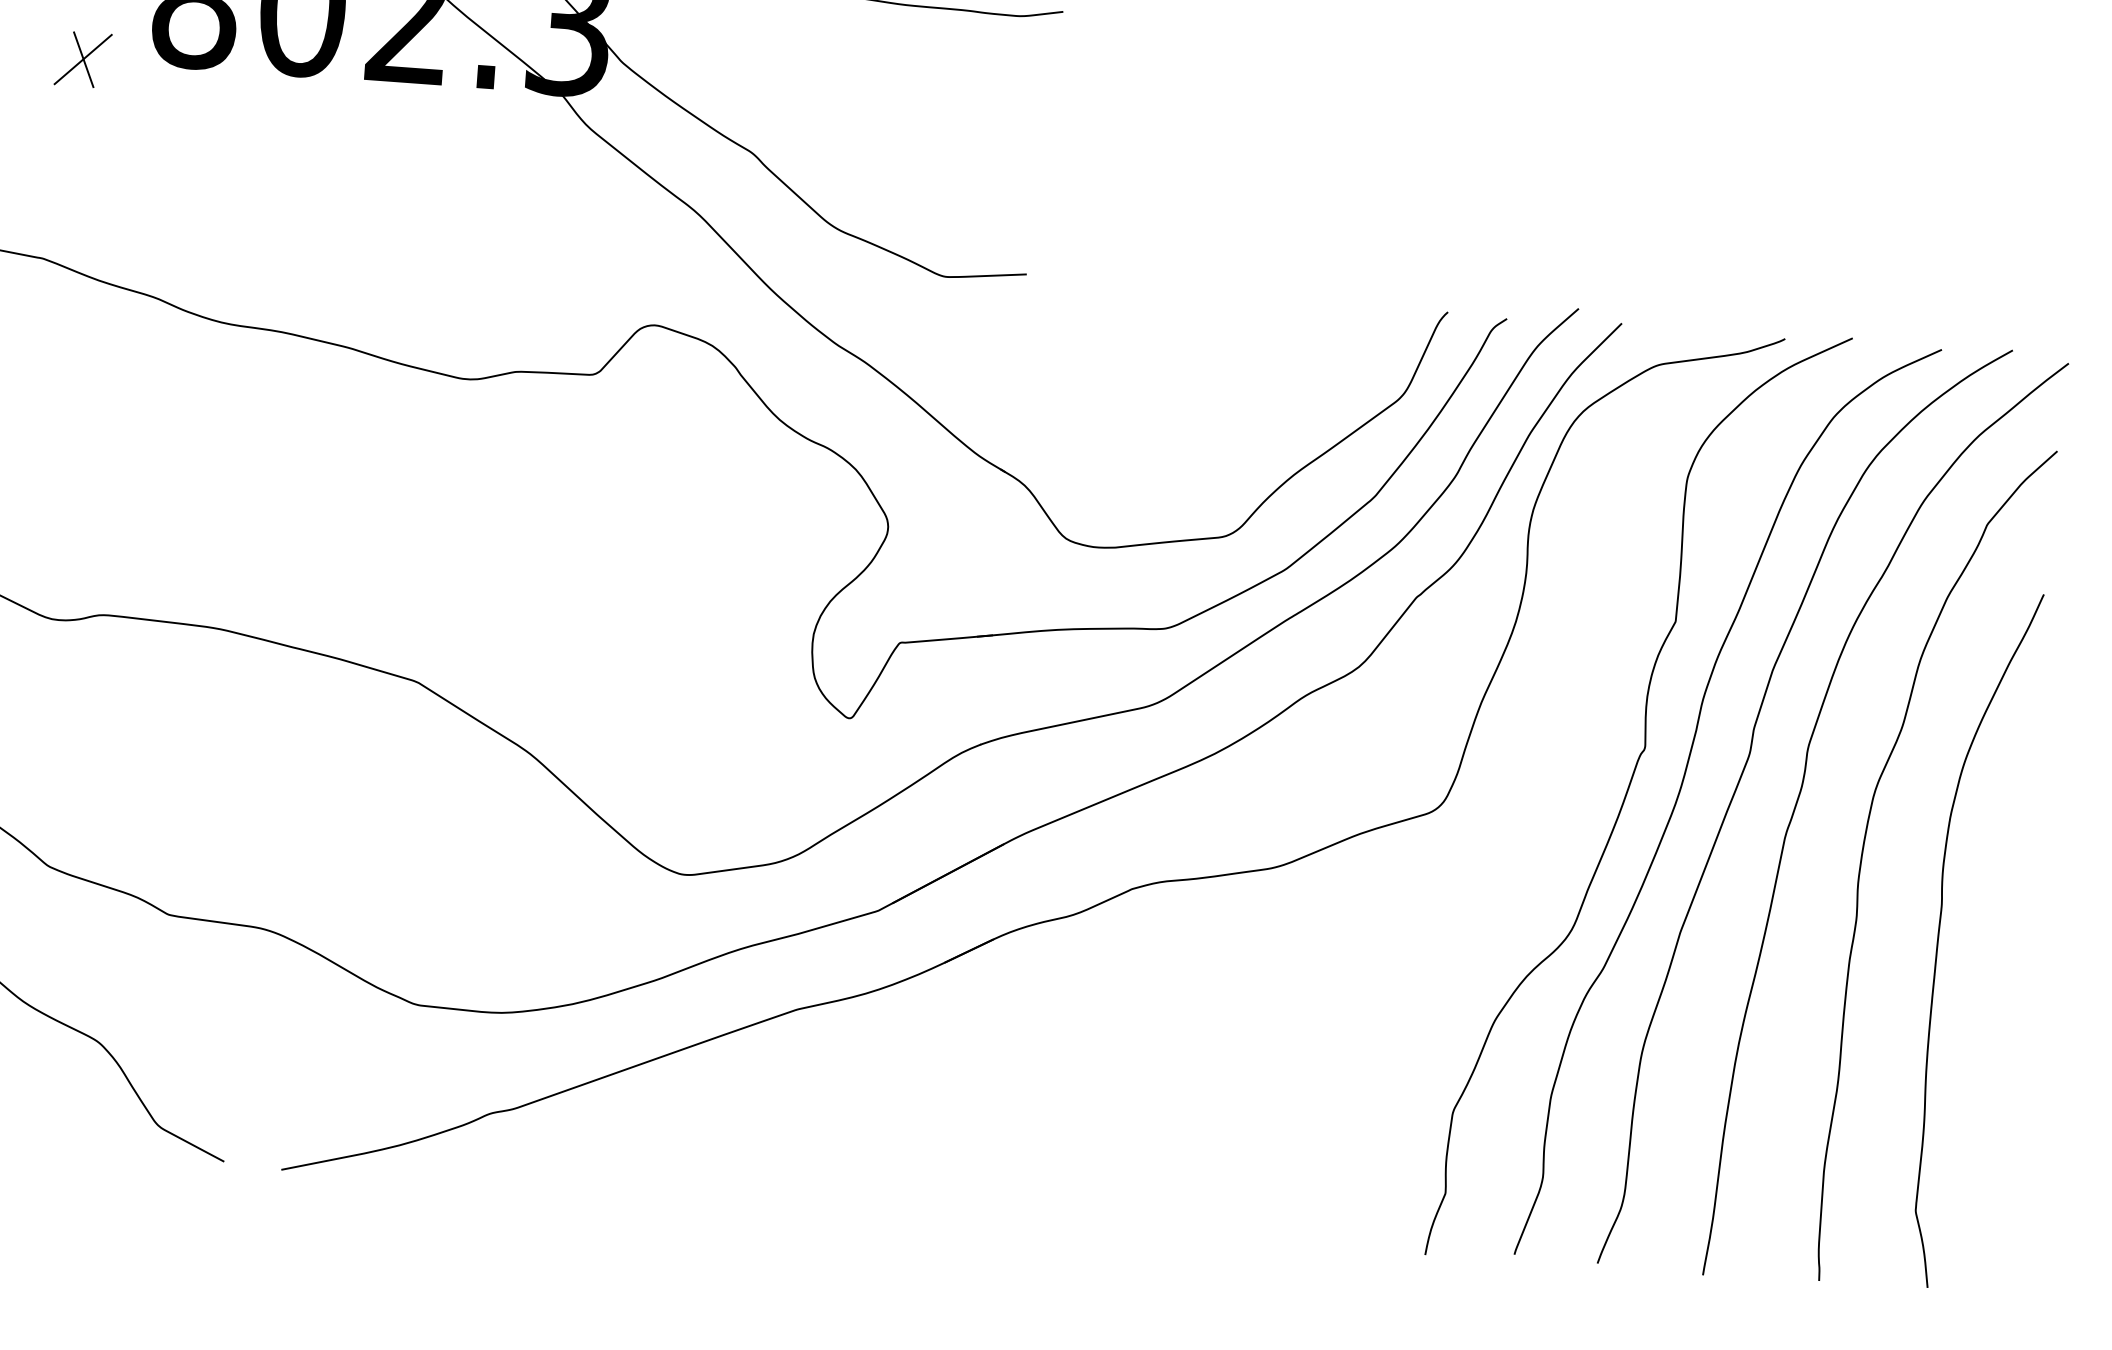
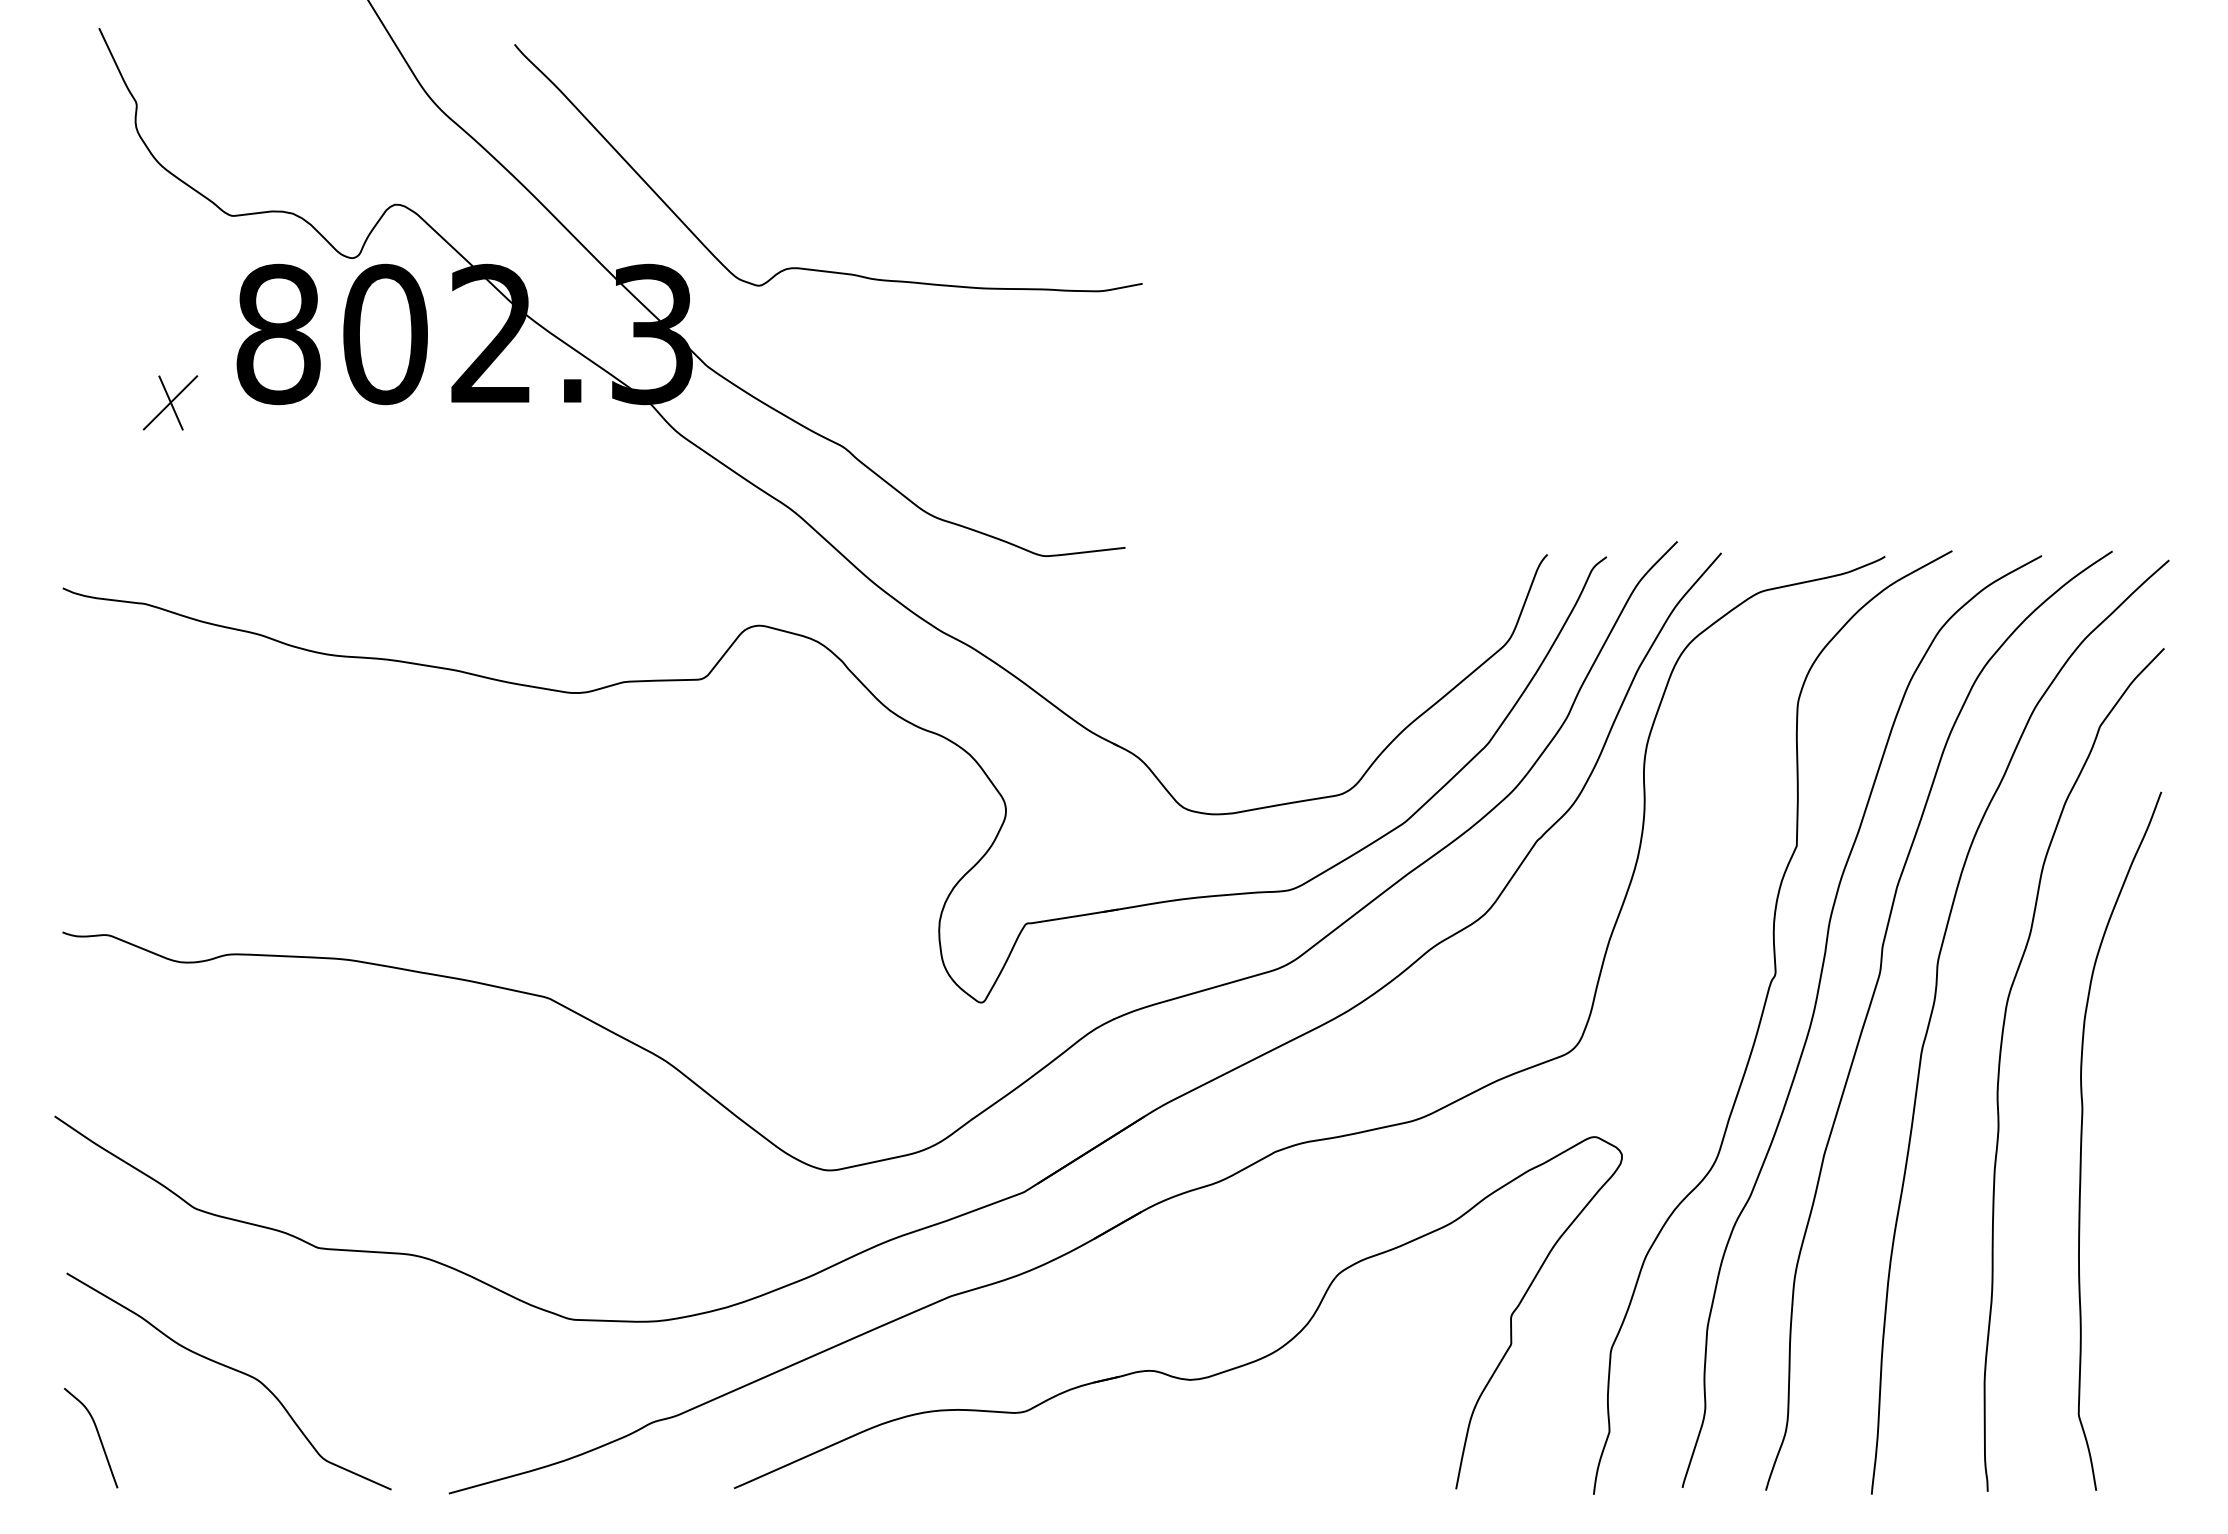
part: (1002, 1100) -> (1161, 1371), added

